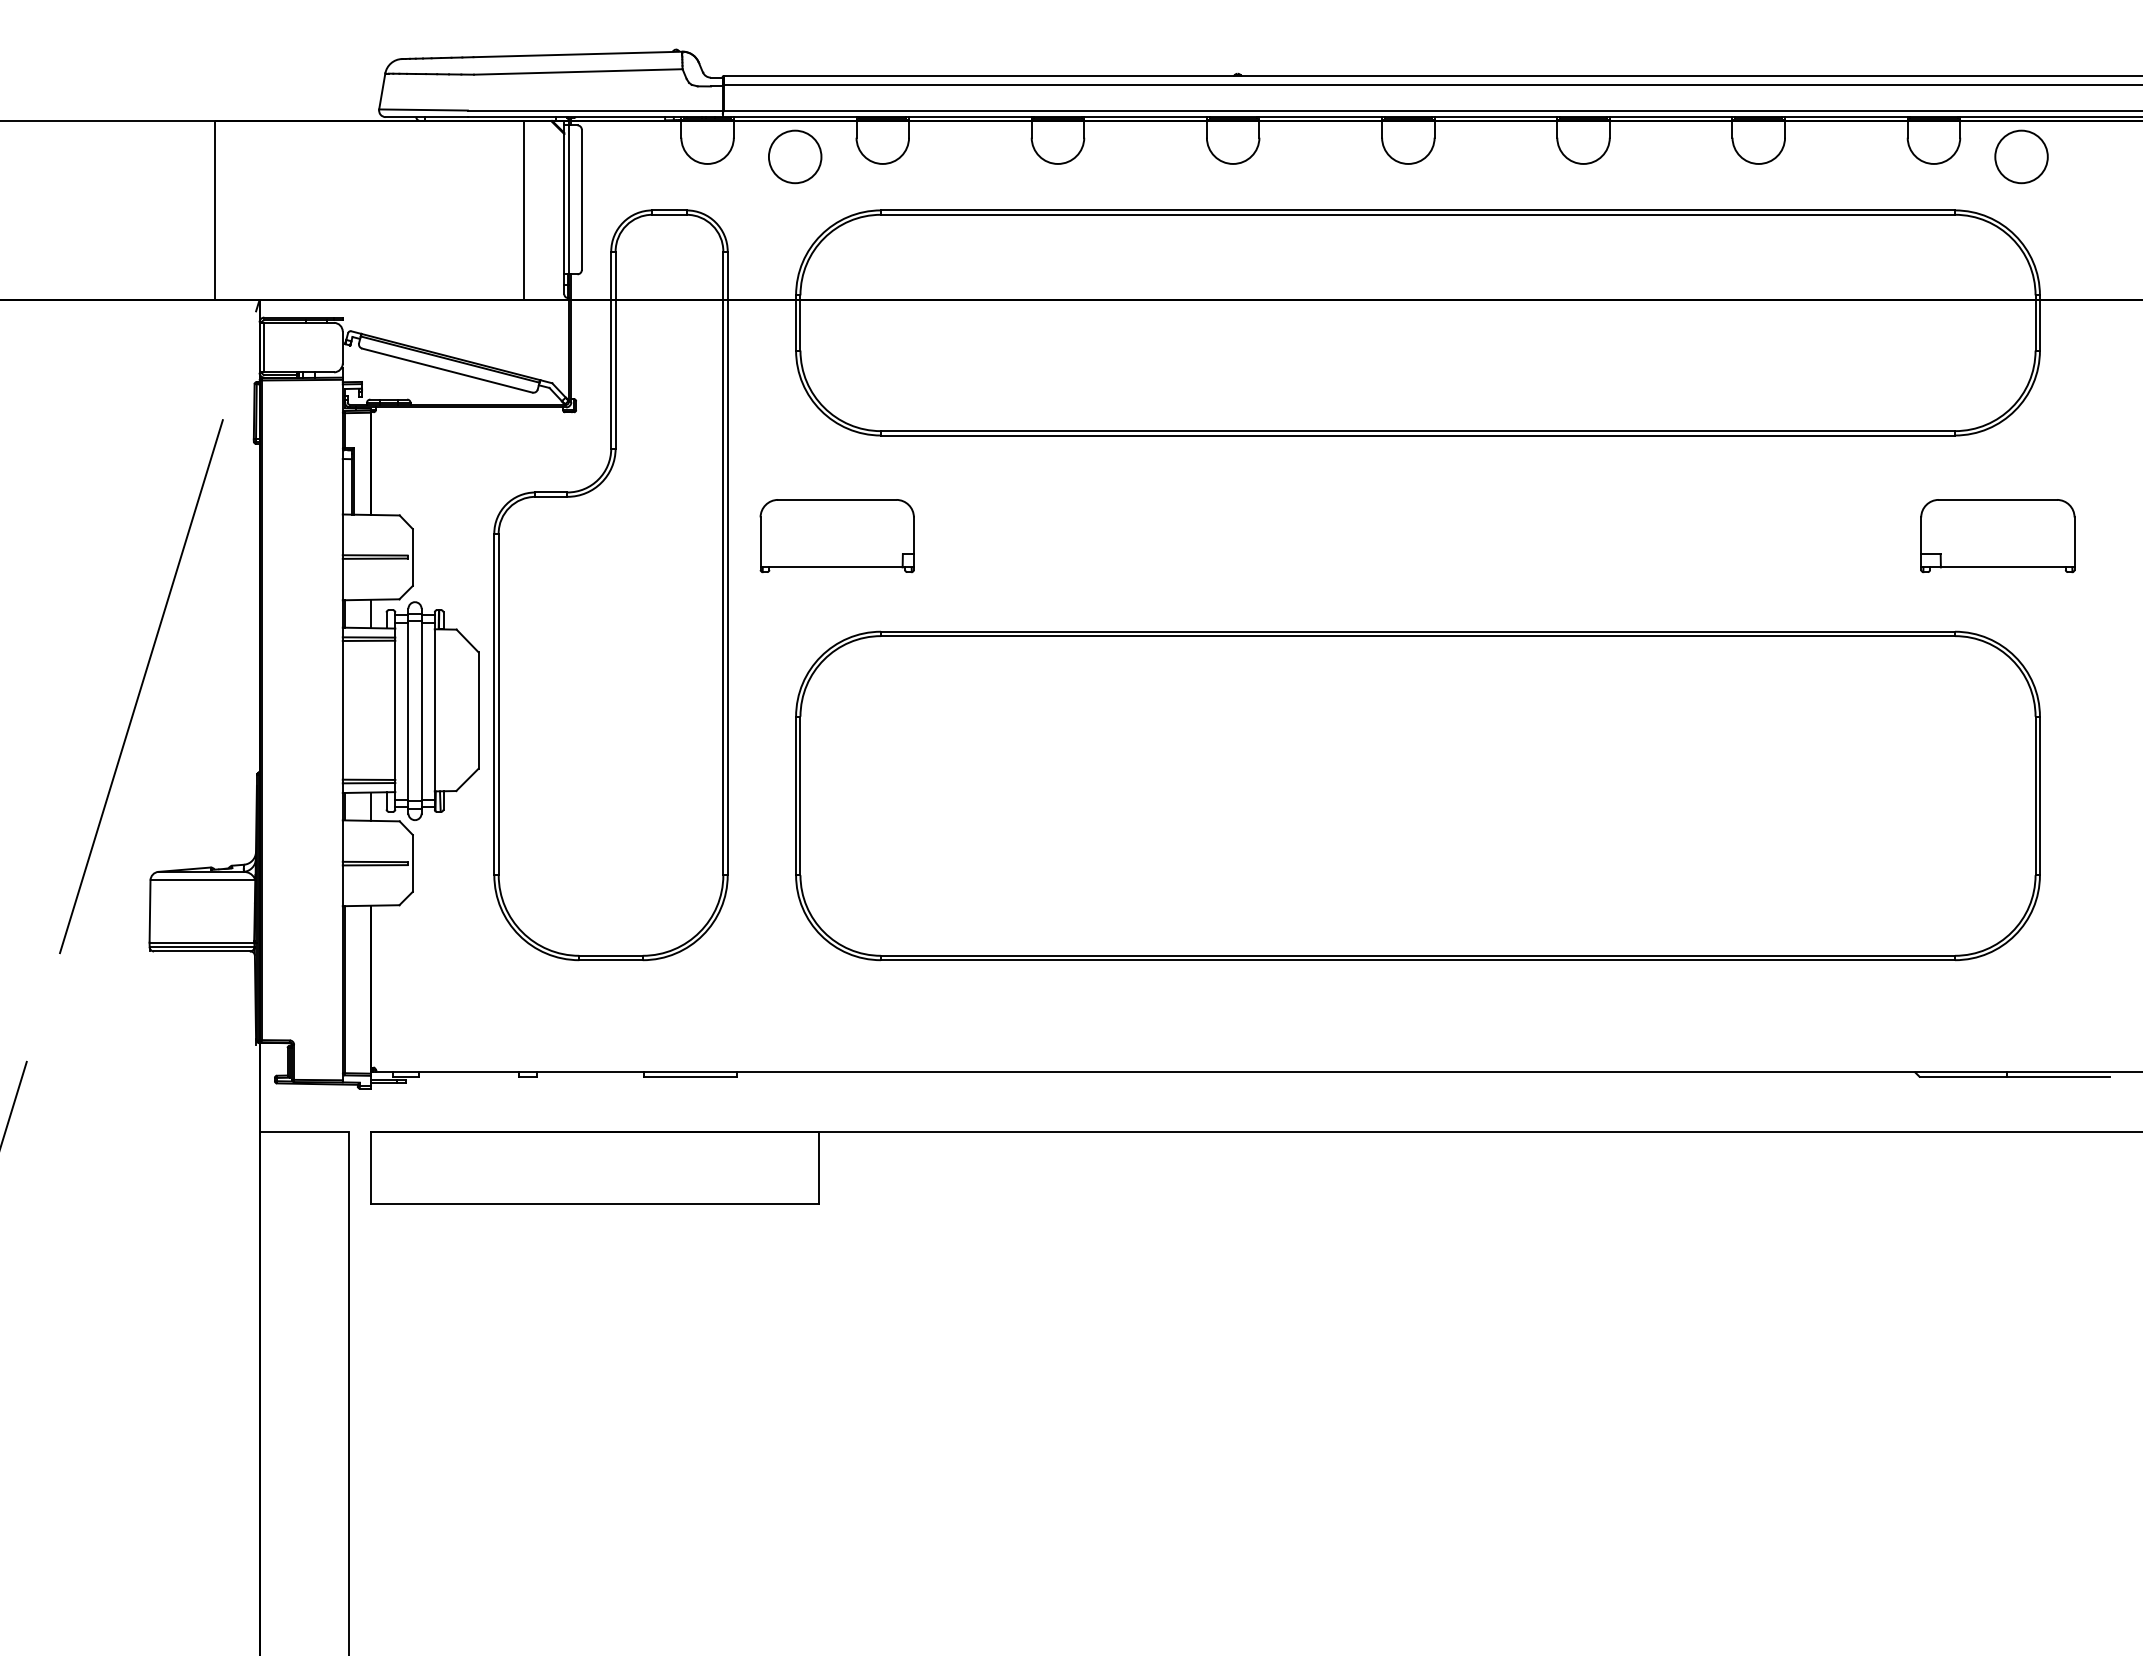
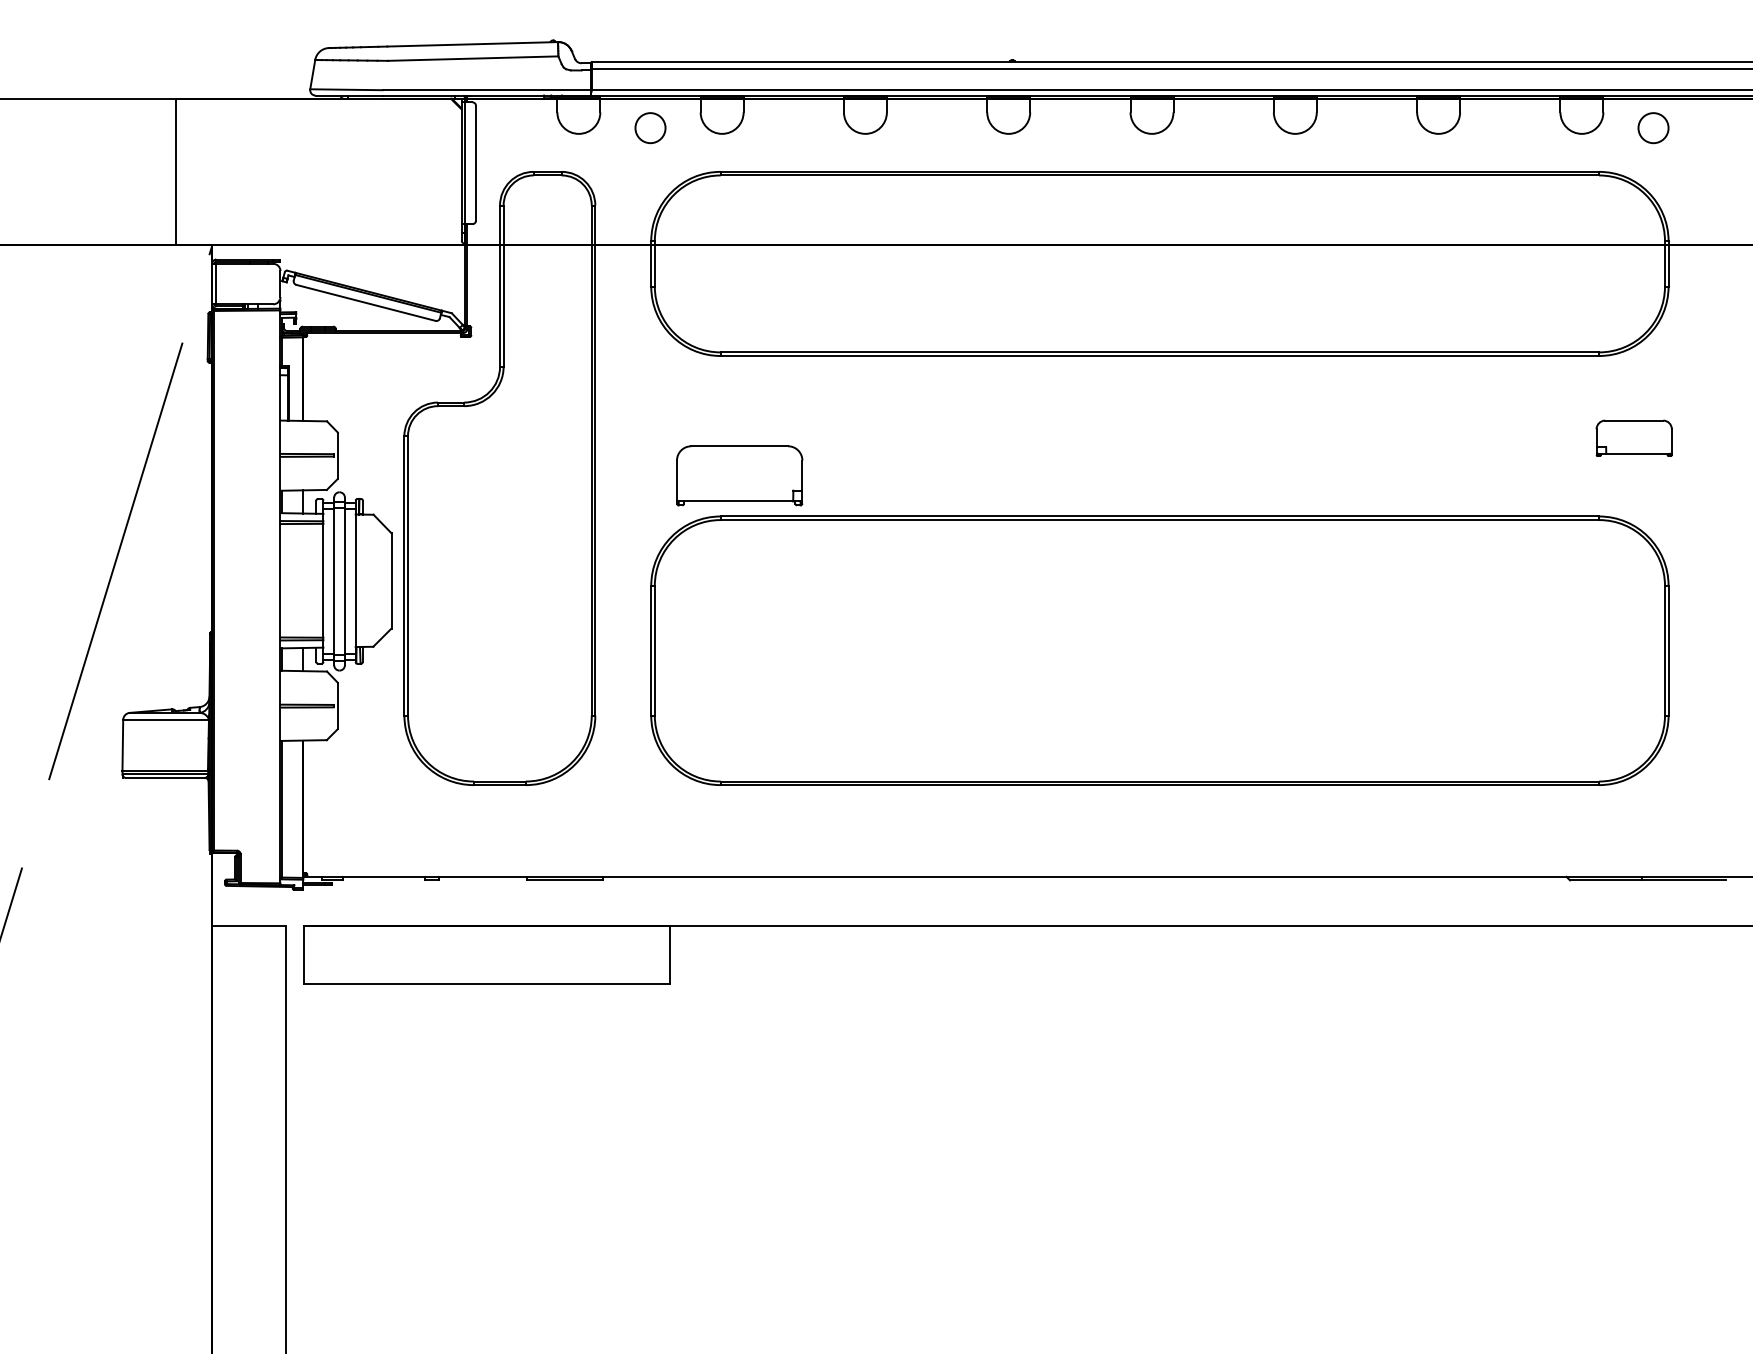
circle: (794, 156) -> (649, 127), size x0.7
circle: (2021, 156) -> (1653, 127), size x0.7
line: (523, 210) -> (428, 171), removed
part: (836, 536) -> (739, 476), moved
part: (1997, 536) -> (1633, 438), size x0.6

